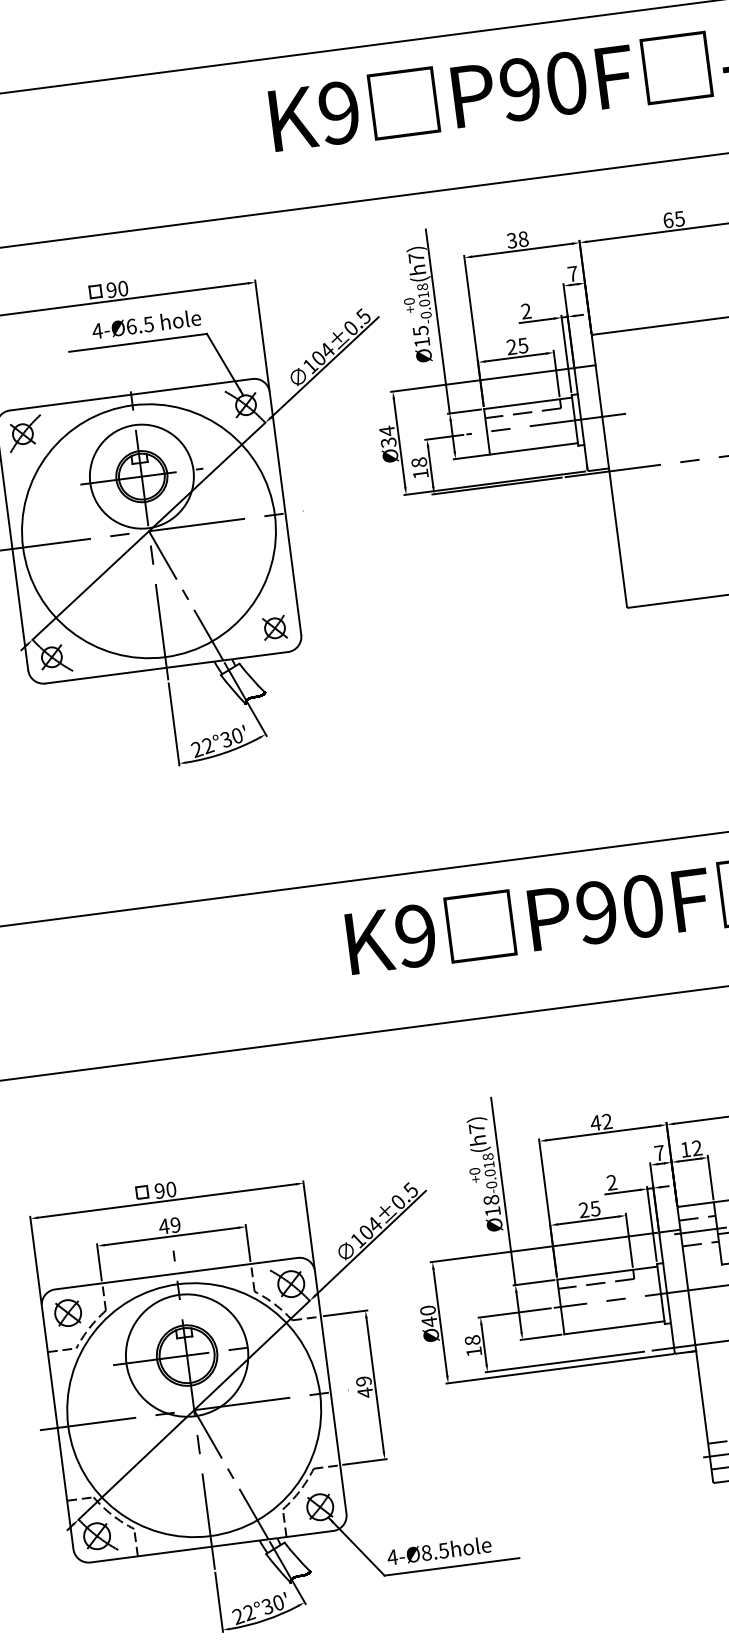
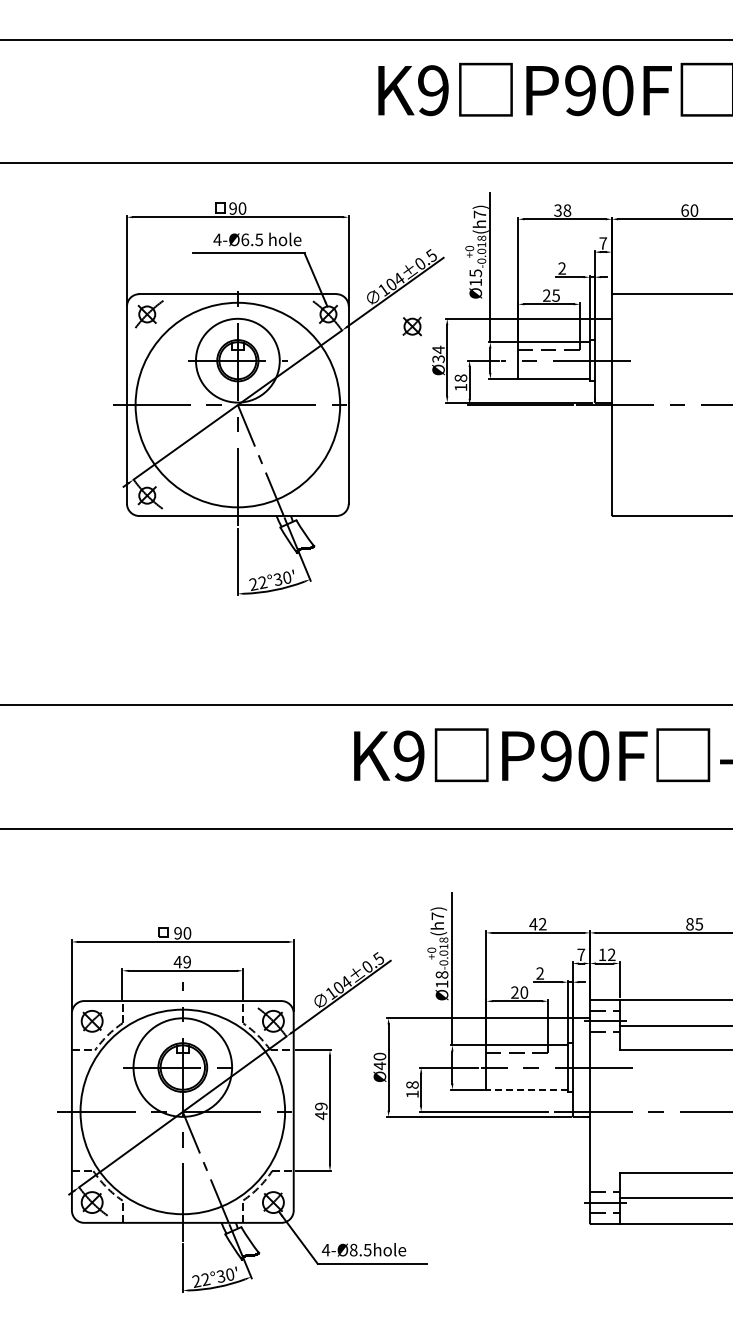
text: (679, 218) -> (694, 210), 65 -> 60
part: (273, 628) -> (411, 326), moved
text: (595, 1208) -> (524, 992), 25 -> 20
line: (614, 1327) -> (527, 1089), solid -> dashed

